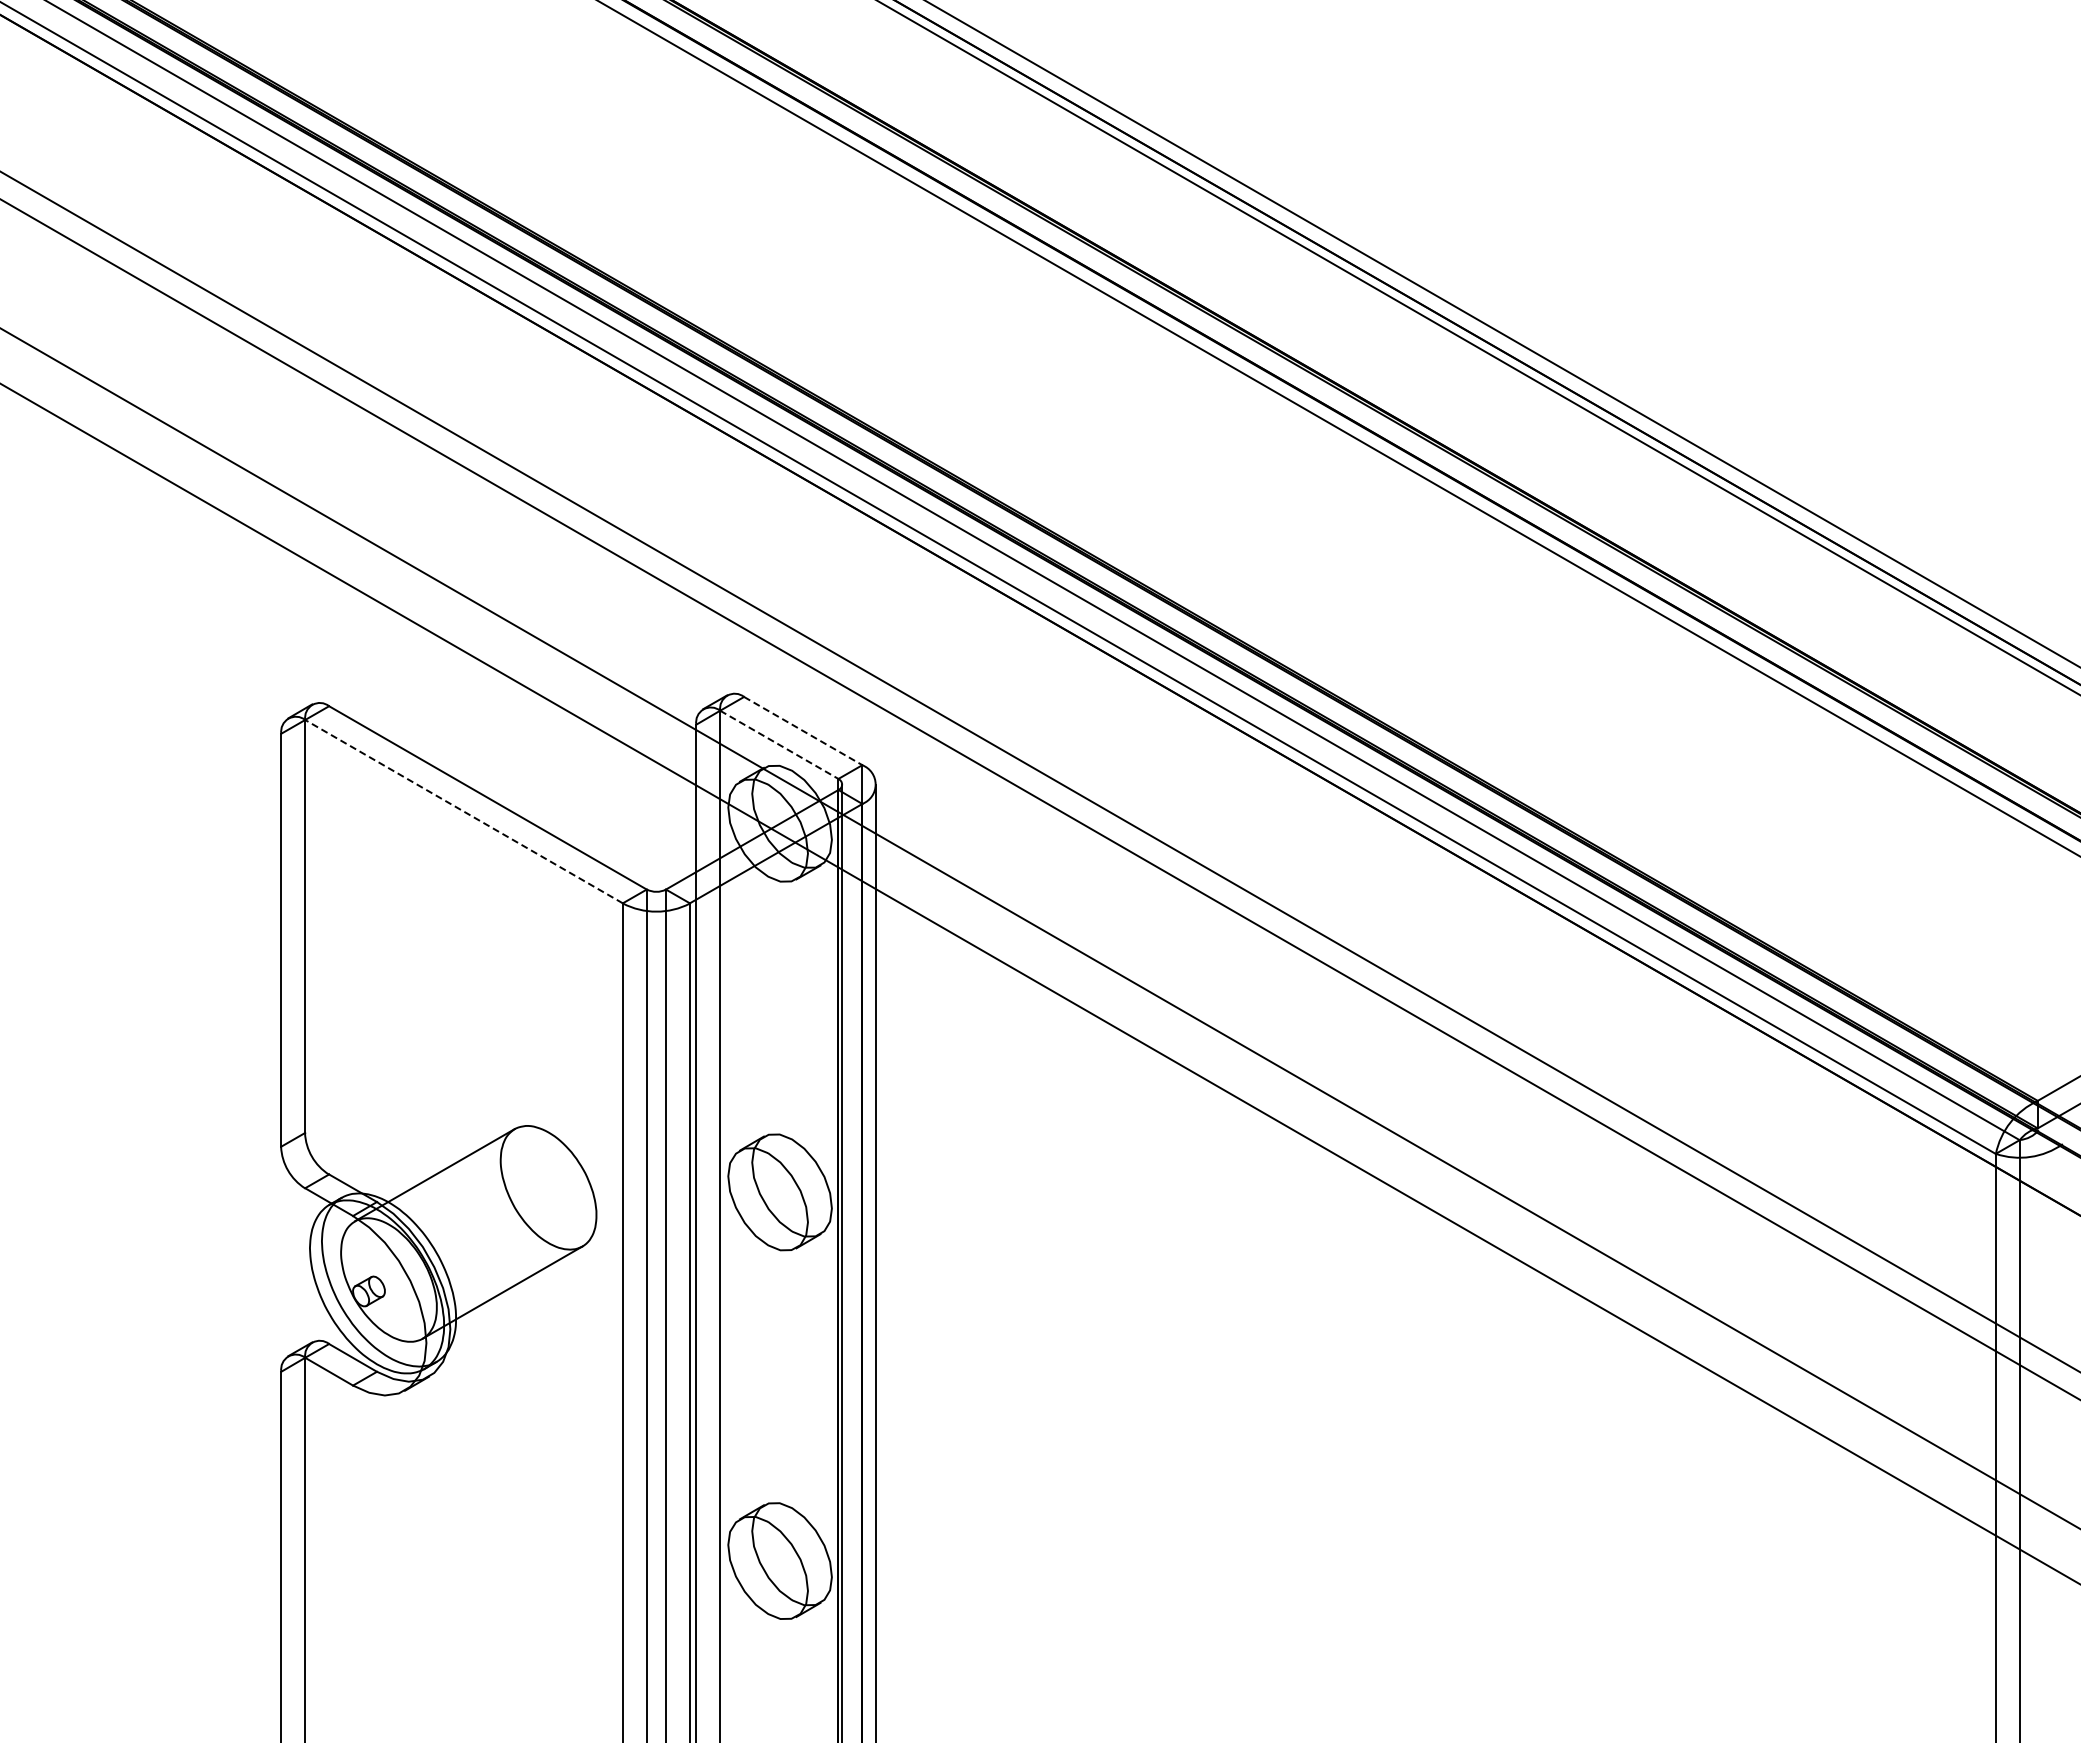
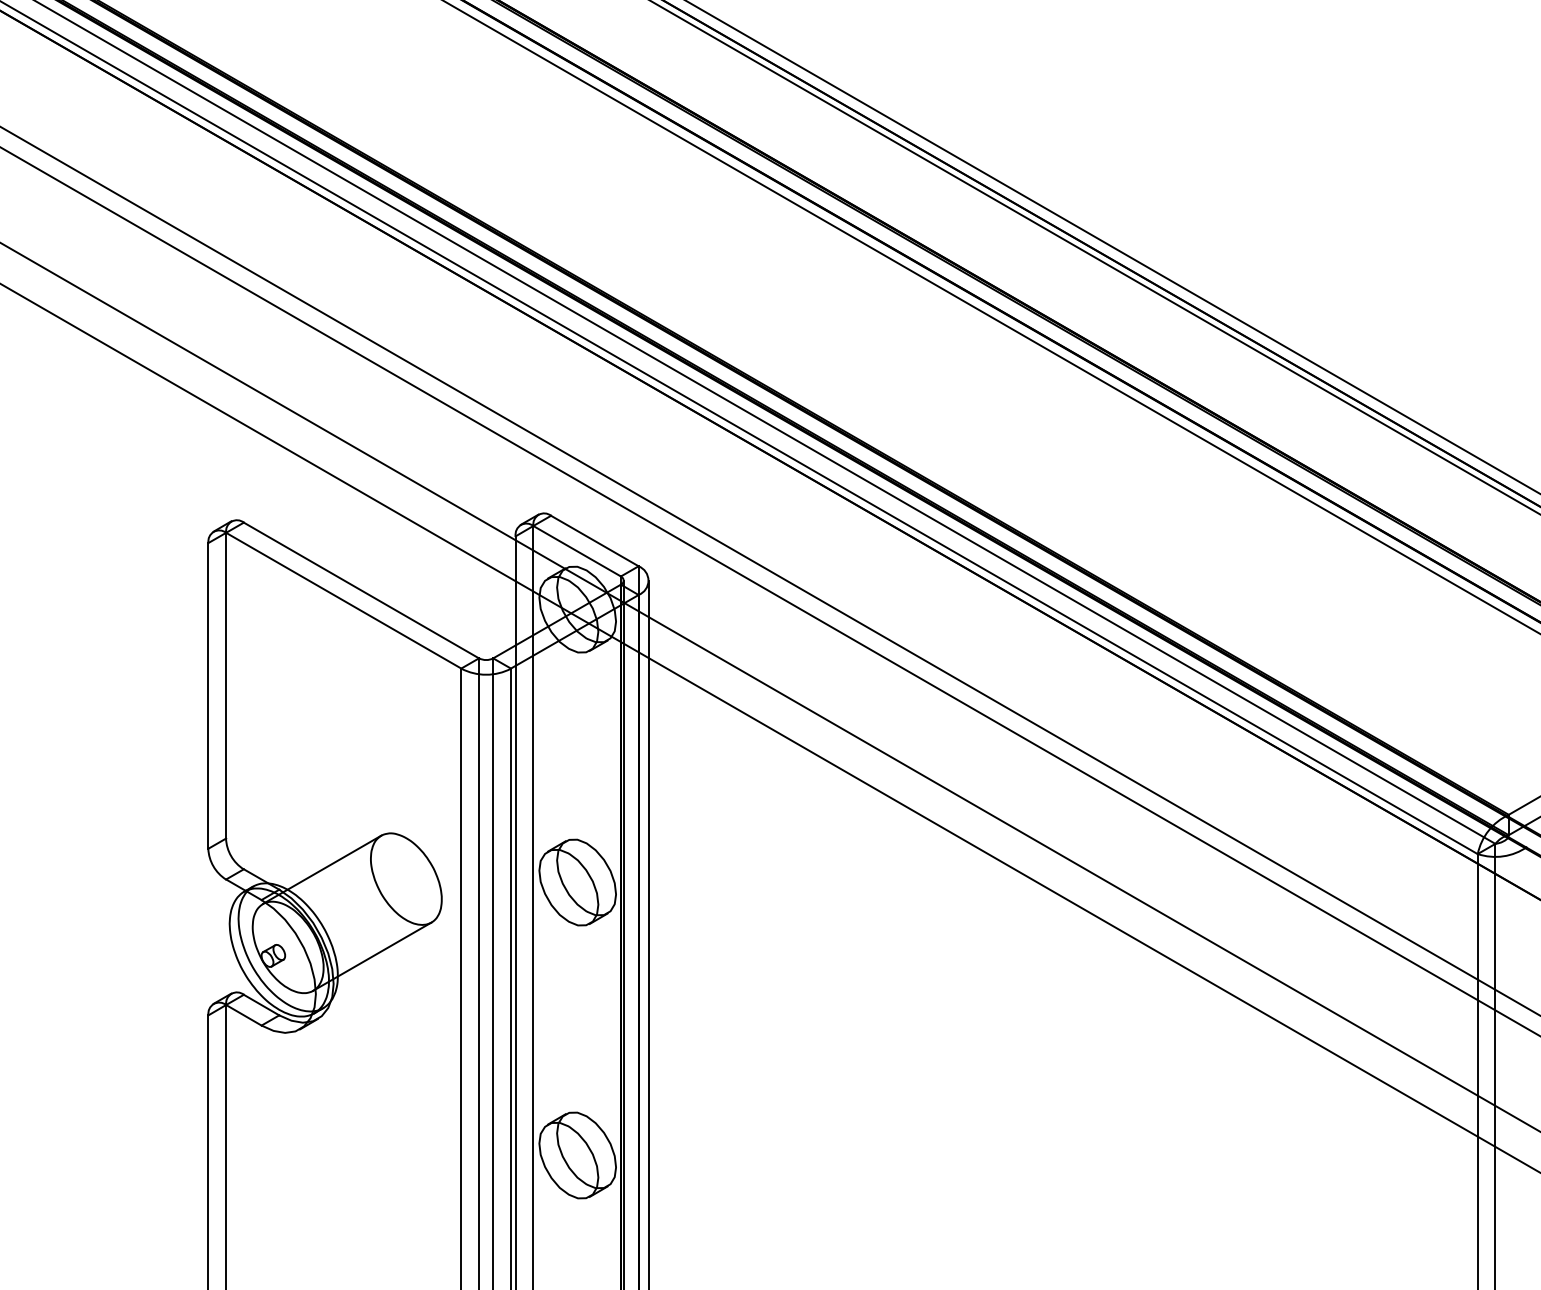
line: (803, 731) -> (595, 541), dashed -> solid
line: (779, 745) -> (577, 551), dashed -> solid
line: (463, 811) -> (343, 600), dashed -> solid

